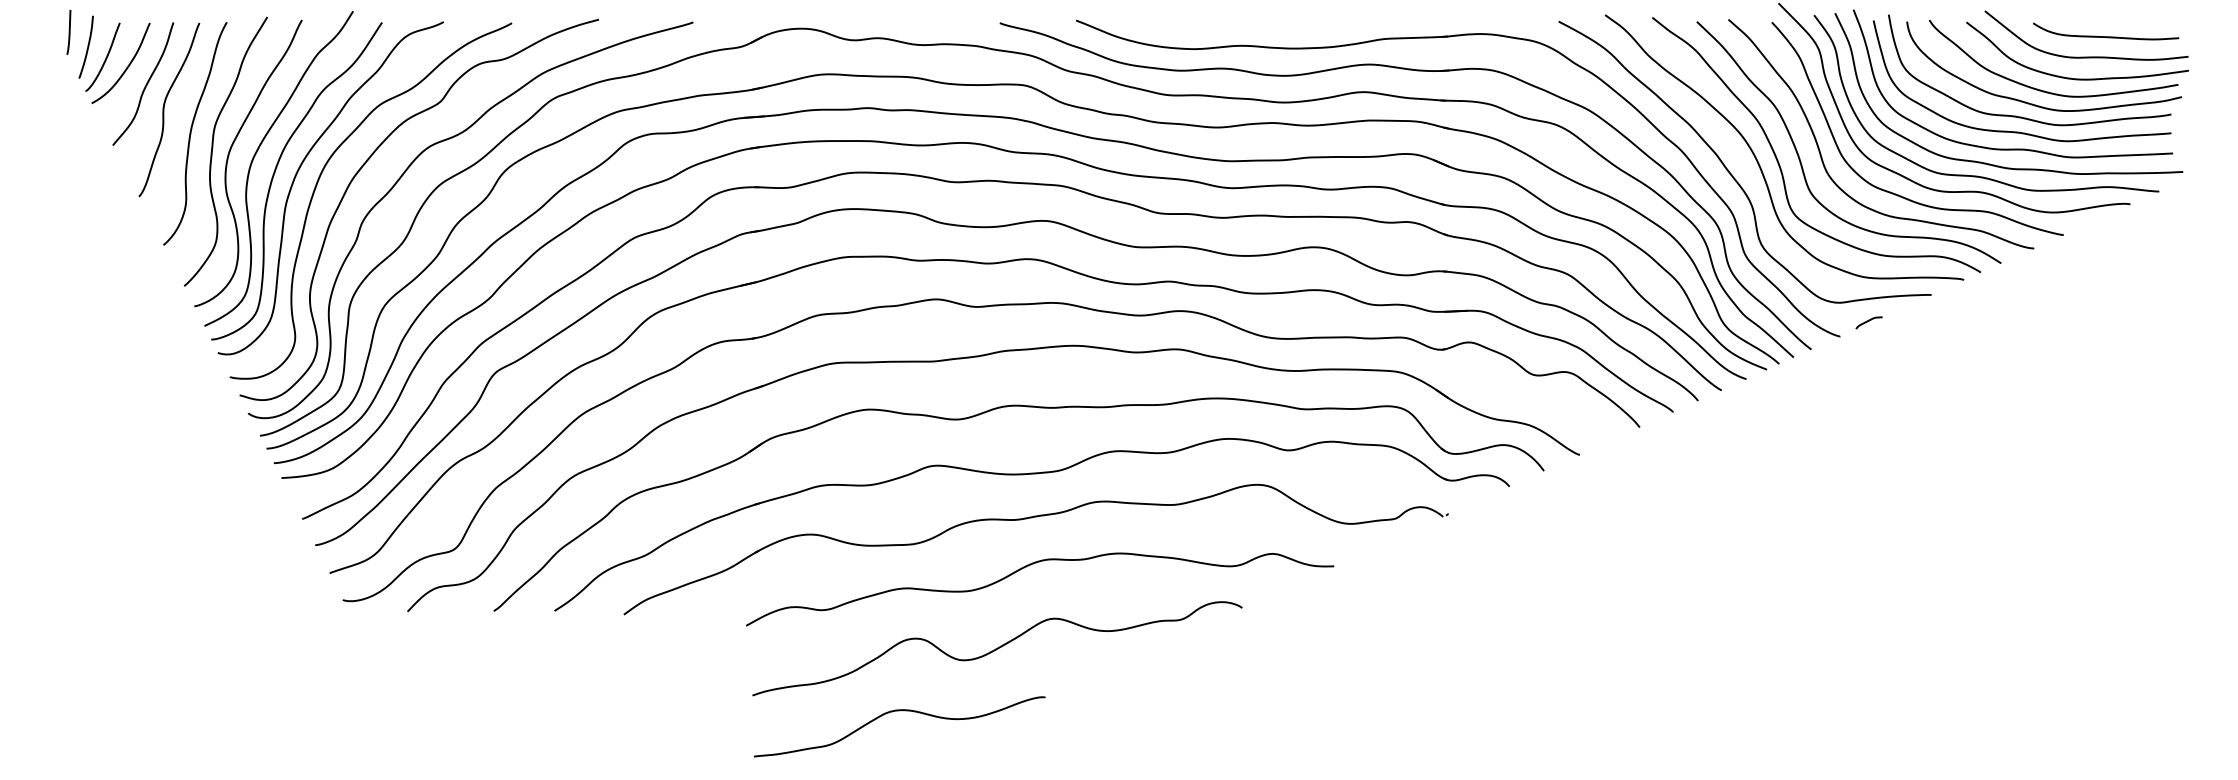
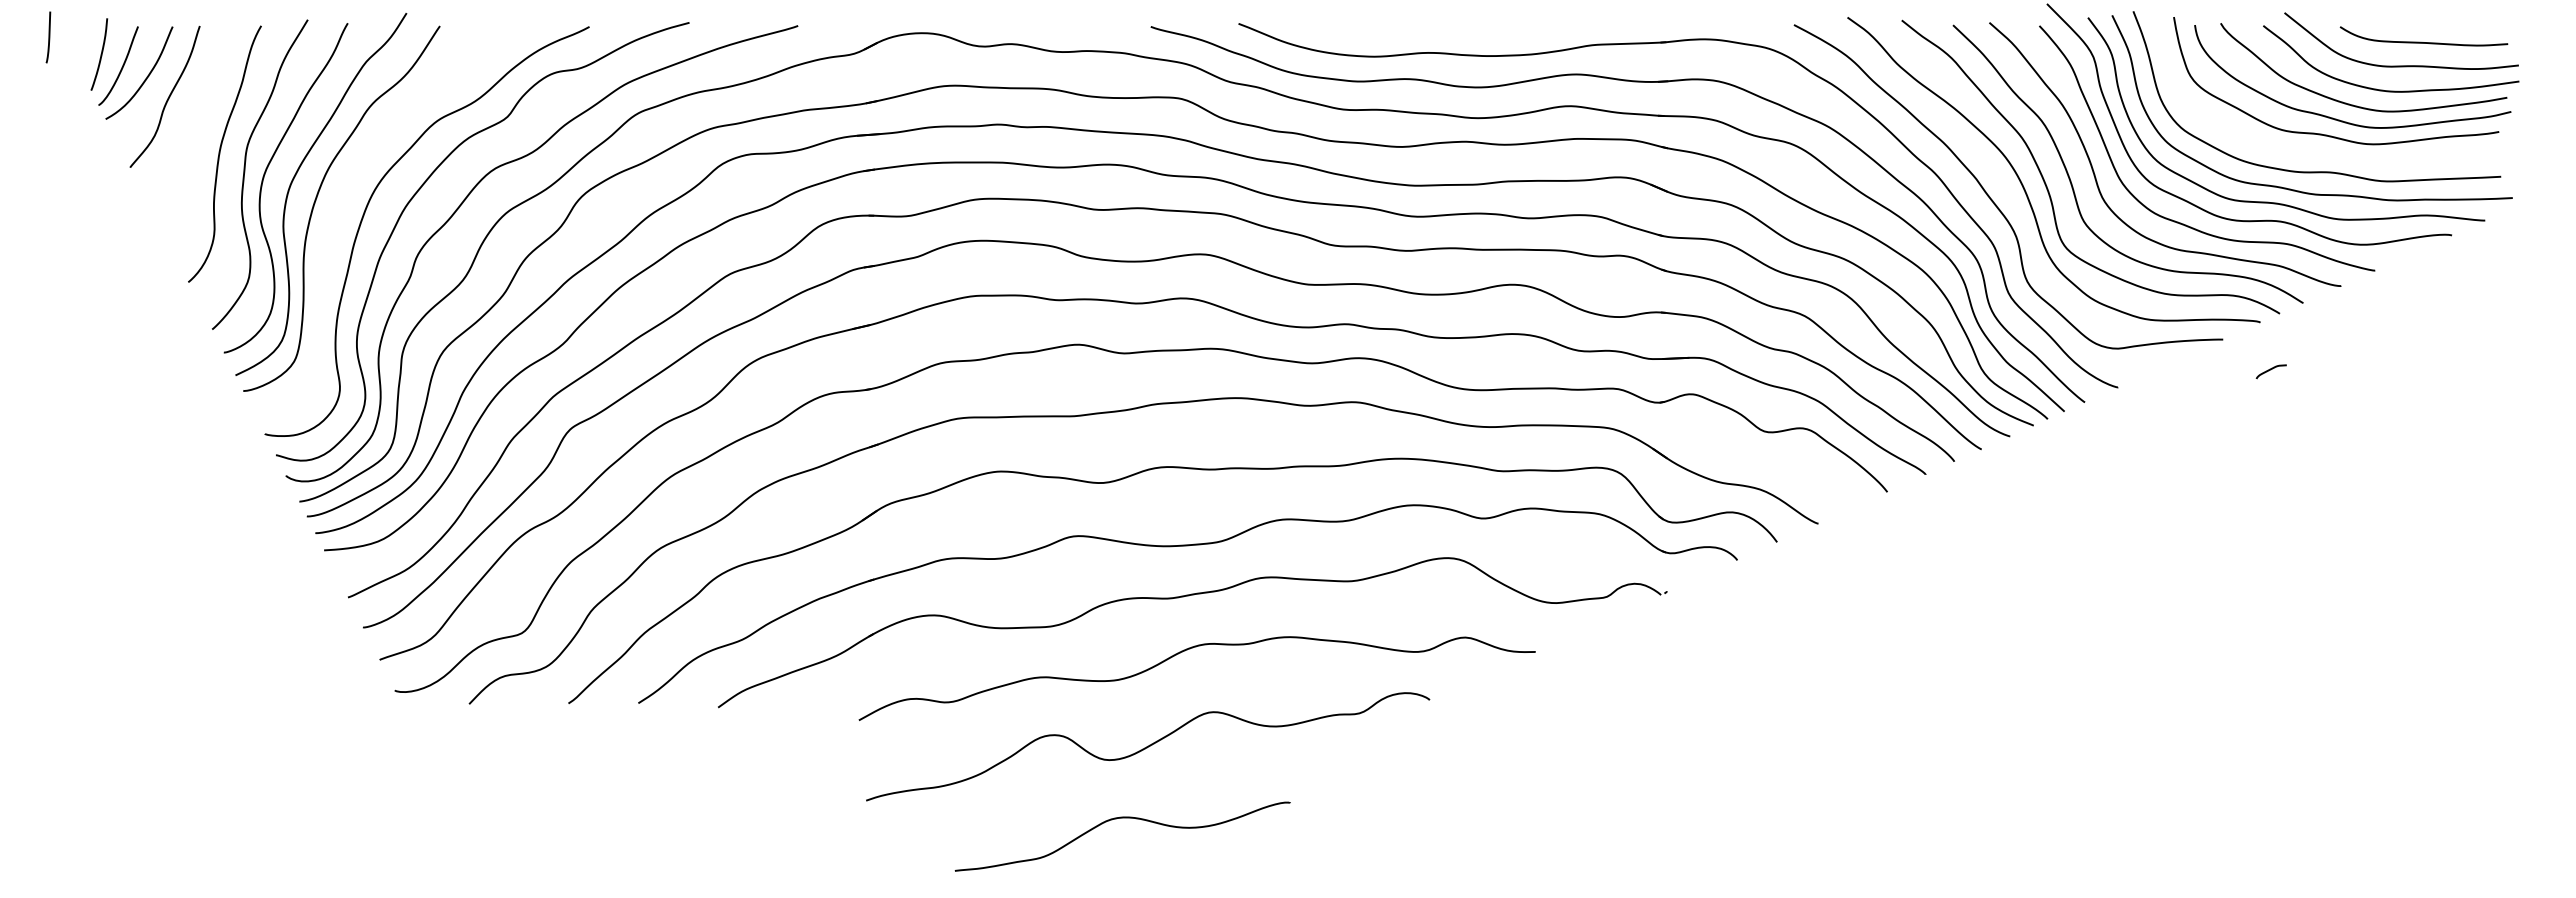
curve: (68, 32) -> (48, 37), moved
curve: (164, 109) -> (189, 126), removed
curve: (2017, 131) -> (2322, 151), removed
curve: (298, 172) -> (343, 198), removed
curve: (1868, 321) -> (2270, 370), moved
curve: (899, 711) -> (1122, 818), moved

